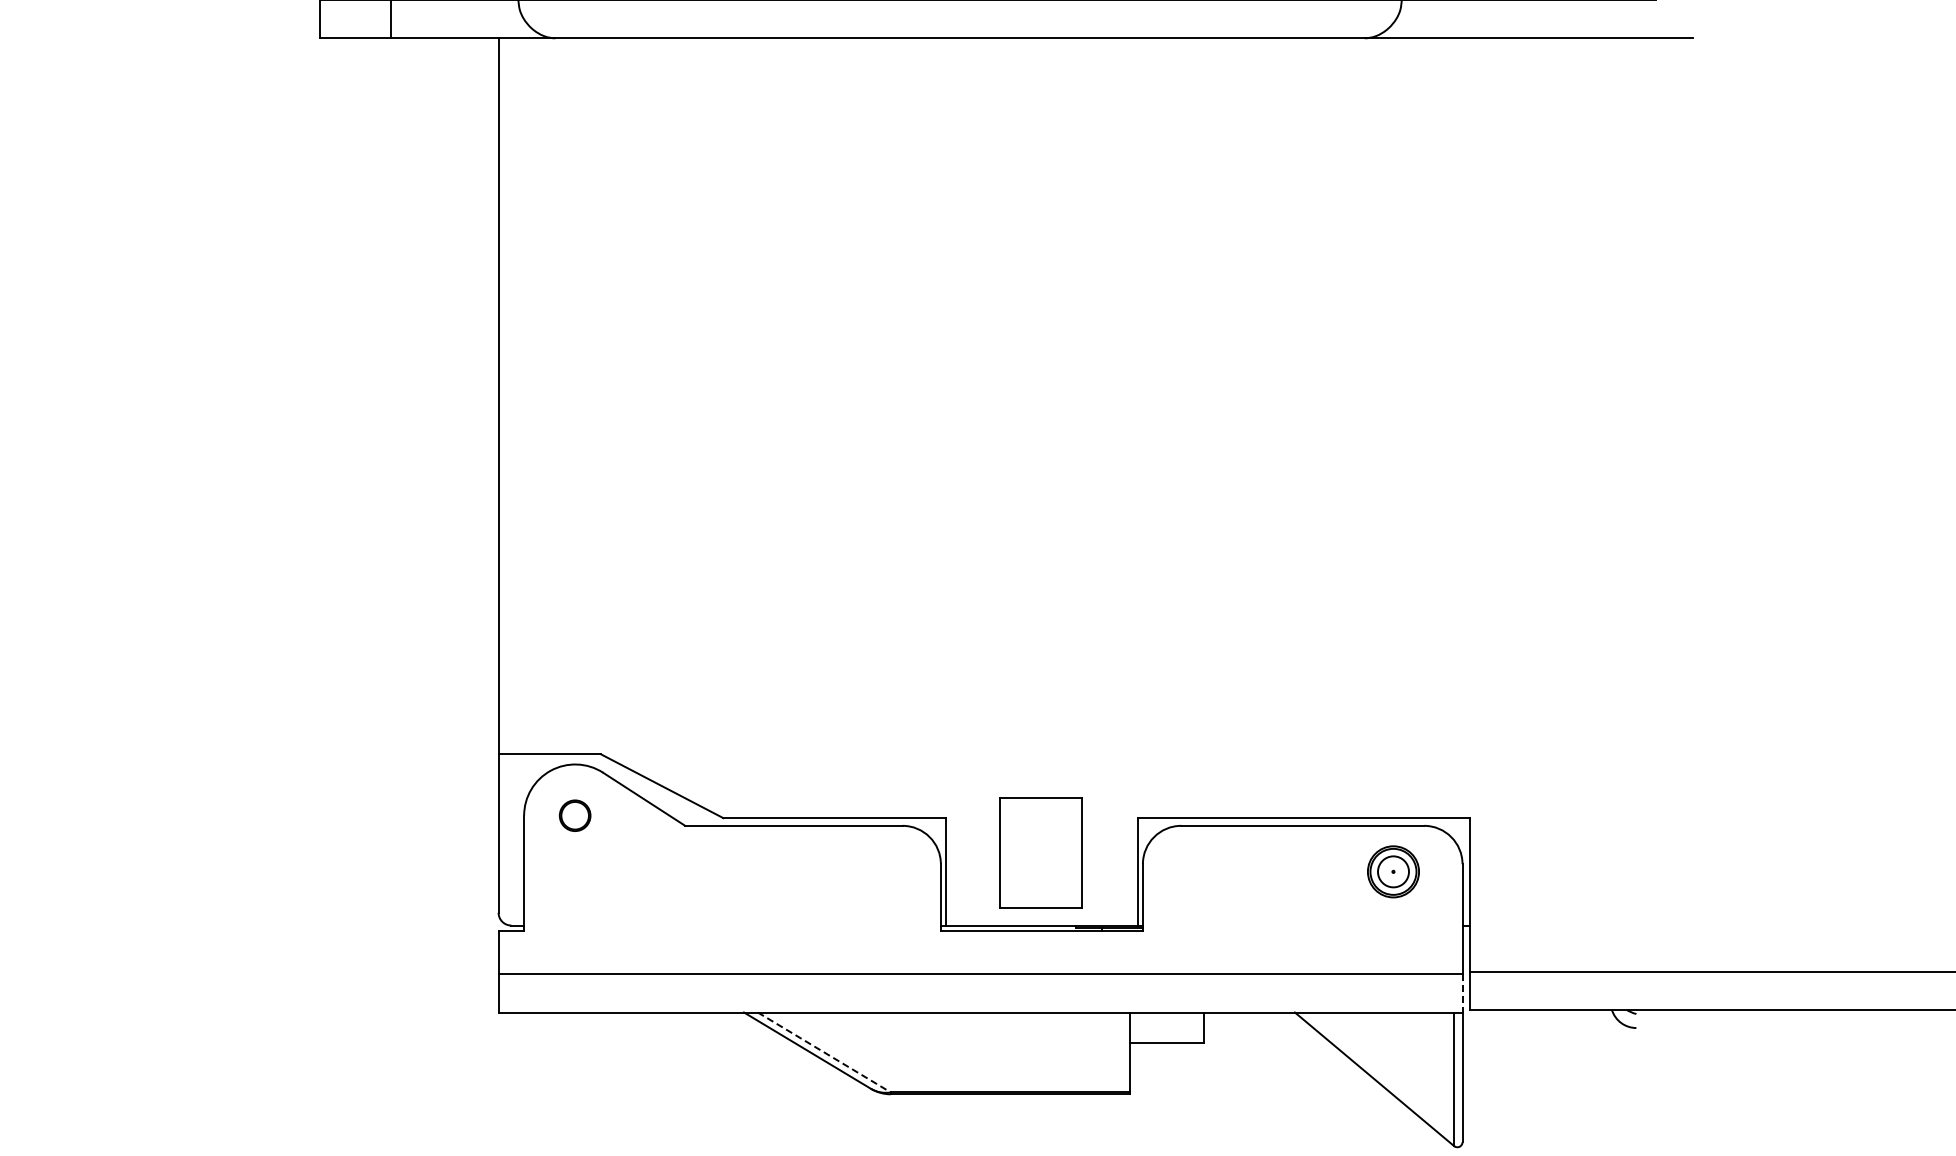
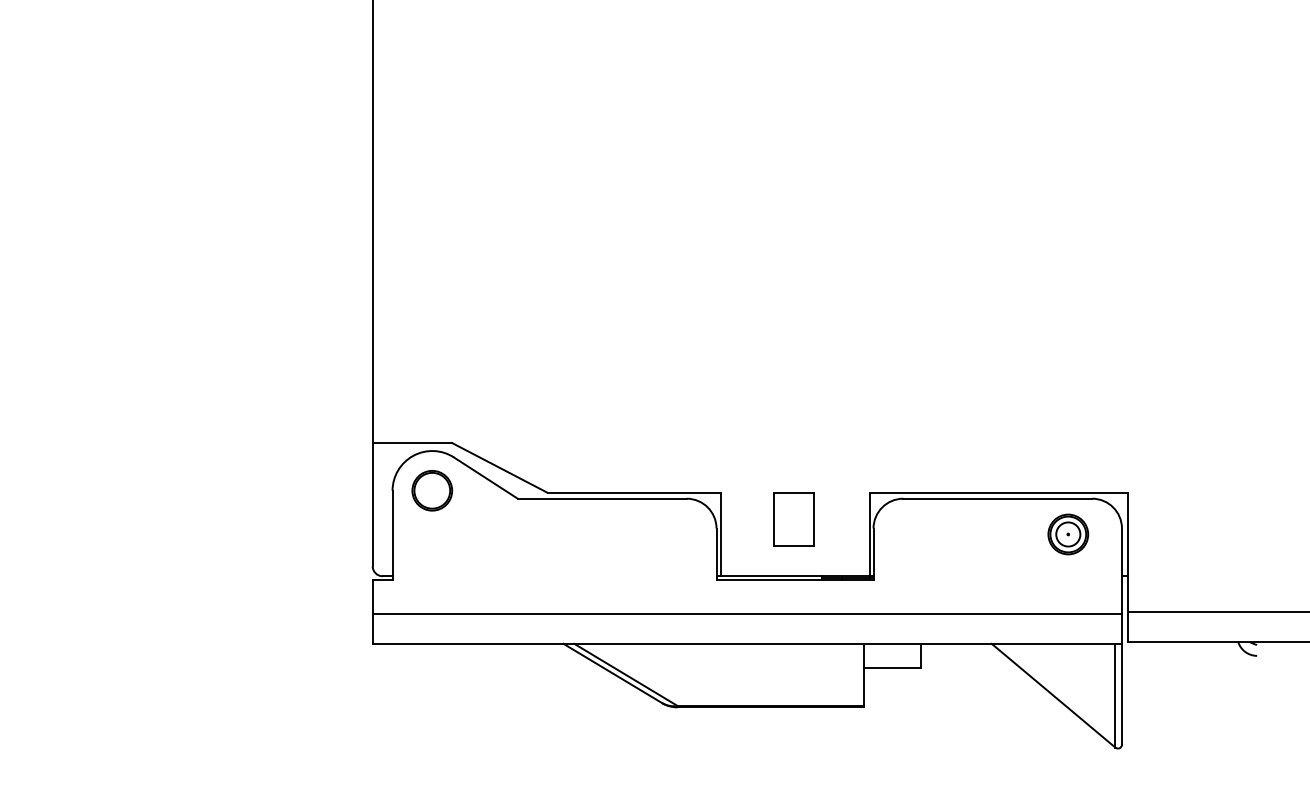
part: (574, 815) -> (431, 490), size x1.67
part: (1040, 852) -> (793, 519), size x0.62
line: (1462, 993) -> (1121, 629), dashed -> solid
line: (824, 1052) -> (626, 674), dashed -> solid

